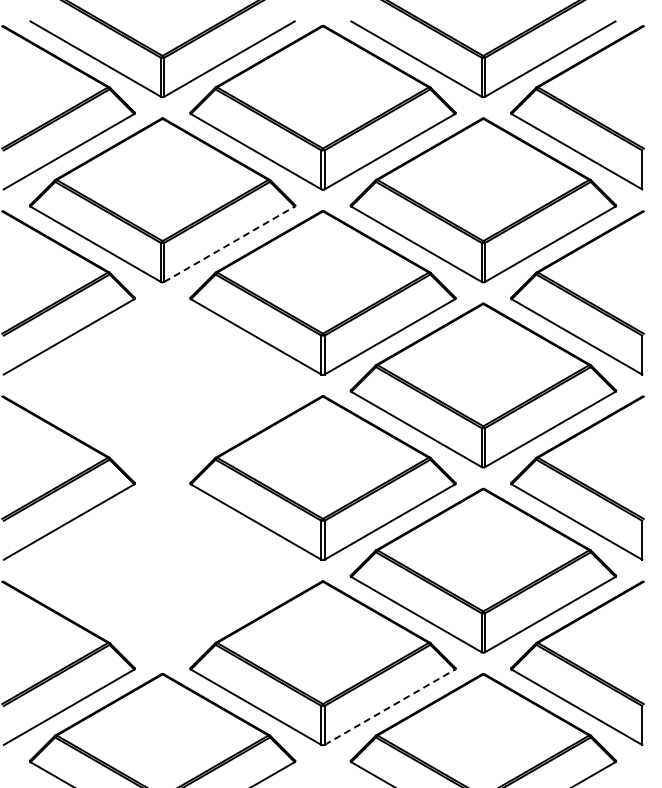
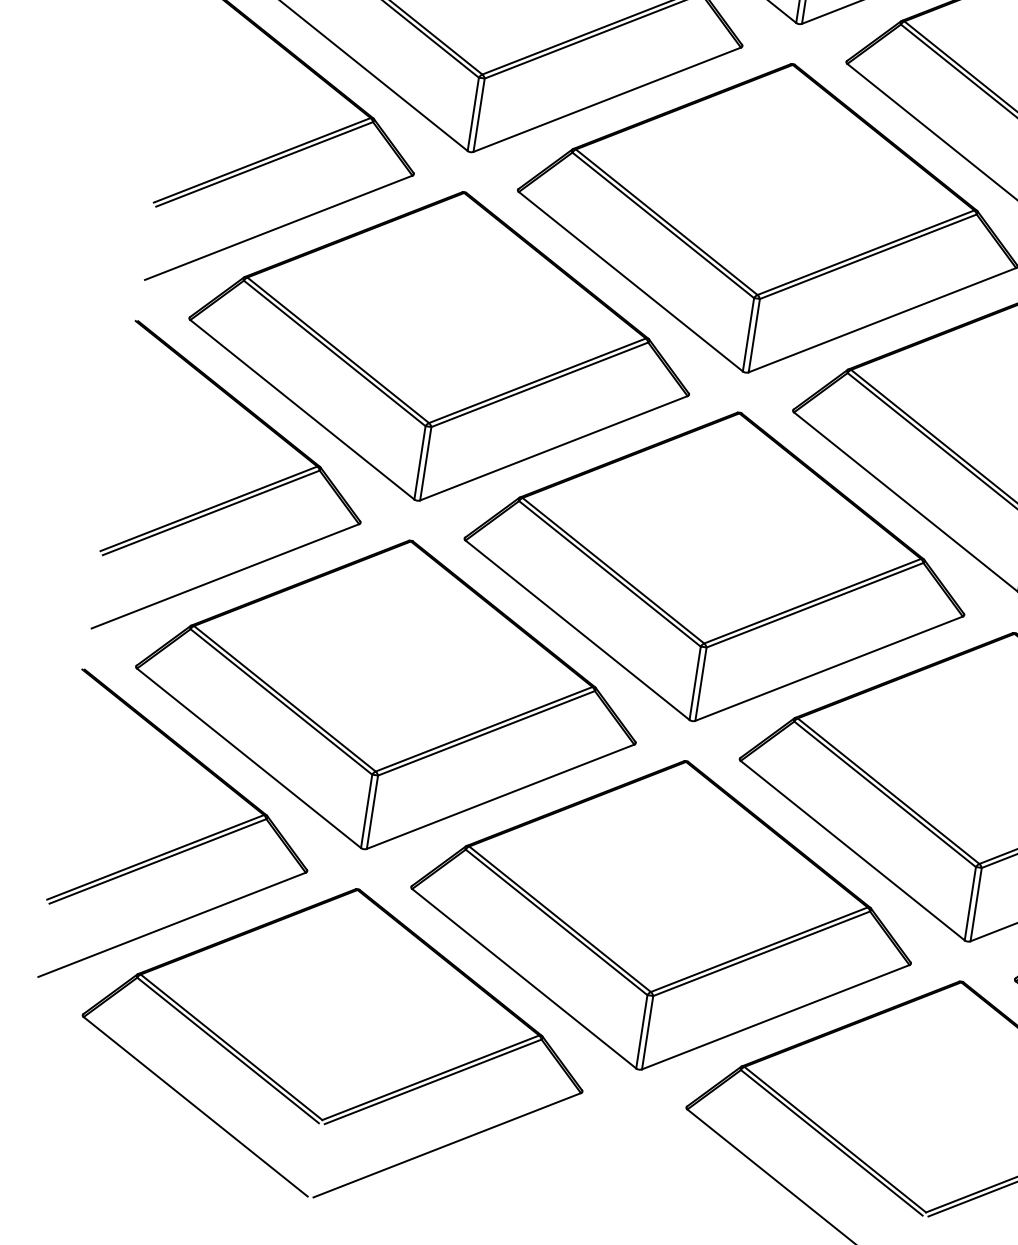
line: (229, 244) -> (607, 100), dashed -> solid
part: (162, 385) -> (440, 346), added
part: (162, 570) -> (387, 694), added
line: (390, 707) -> (776, 1017), dashed -> solid

